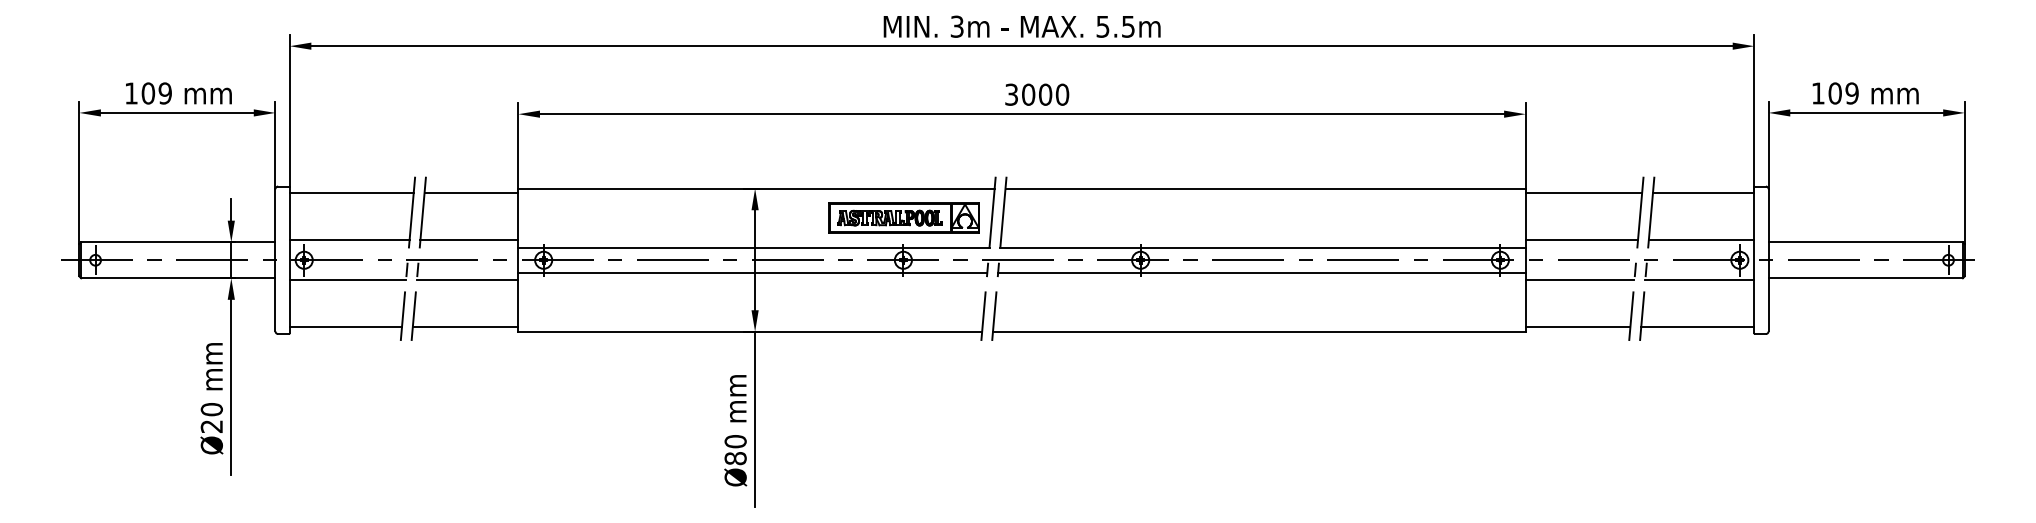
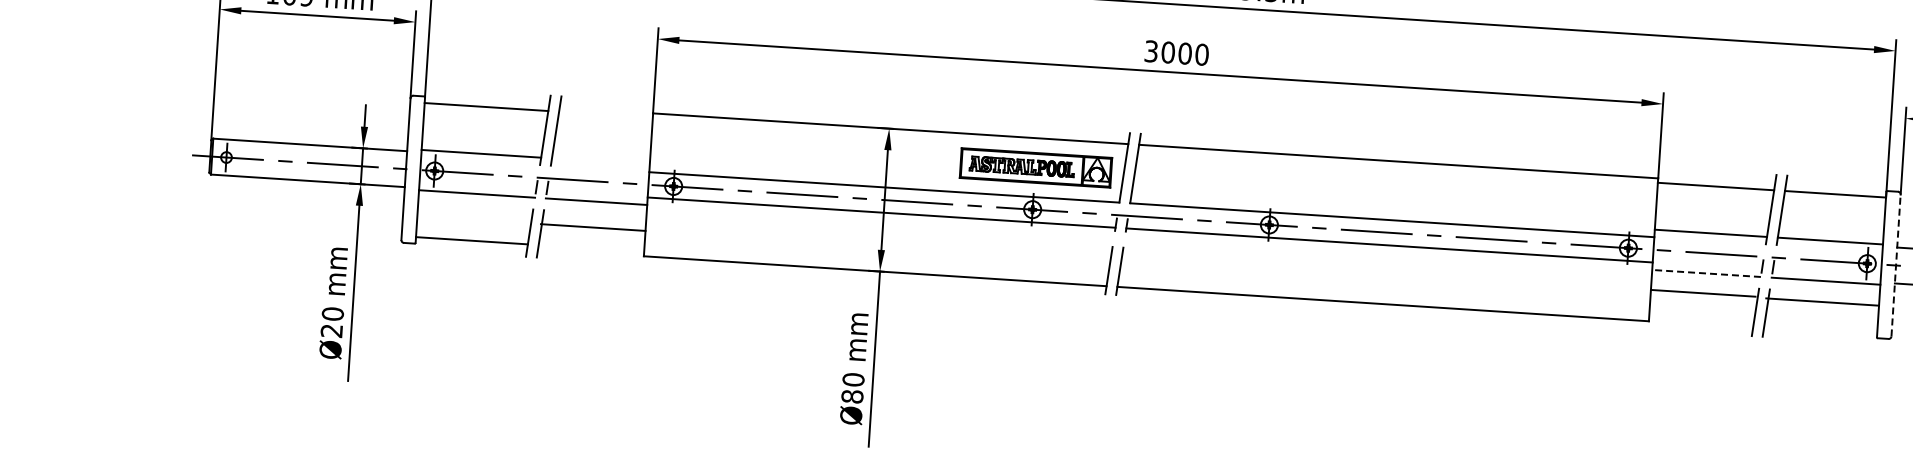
line: (471, 193) -> (605, 115), removed
line: (469, 240) -> (600, 161), removed
line: (1768, 259) -> (1895, 264), solid -> dashed
line: (1579, 280) -> (1706, 273), solid -> dashed
line: (465, 327) -> (592, 227), moved
line: (1577, 327) -> (1702, 293), moved
line: (1697, 327) -> (1822, 302), moved

